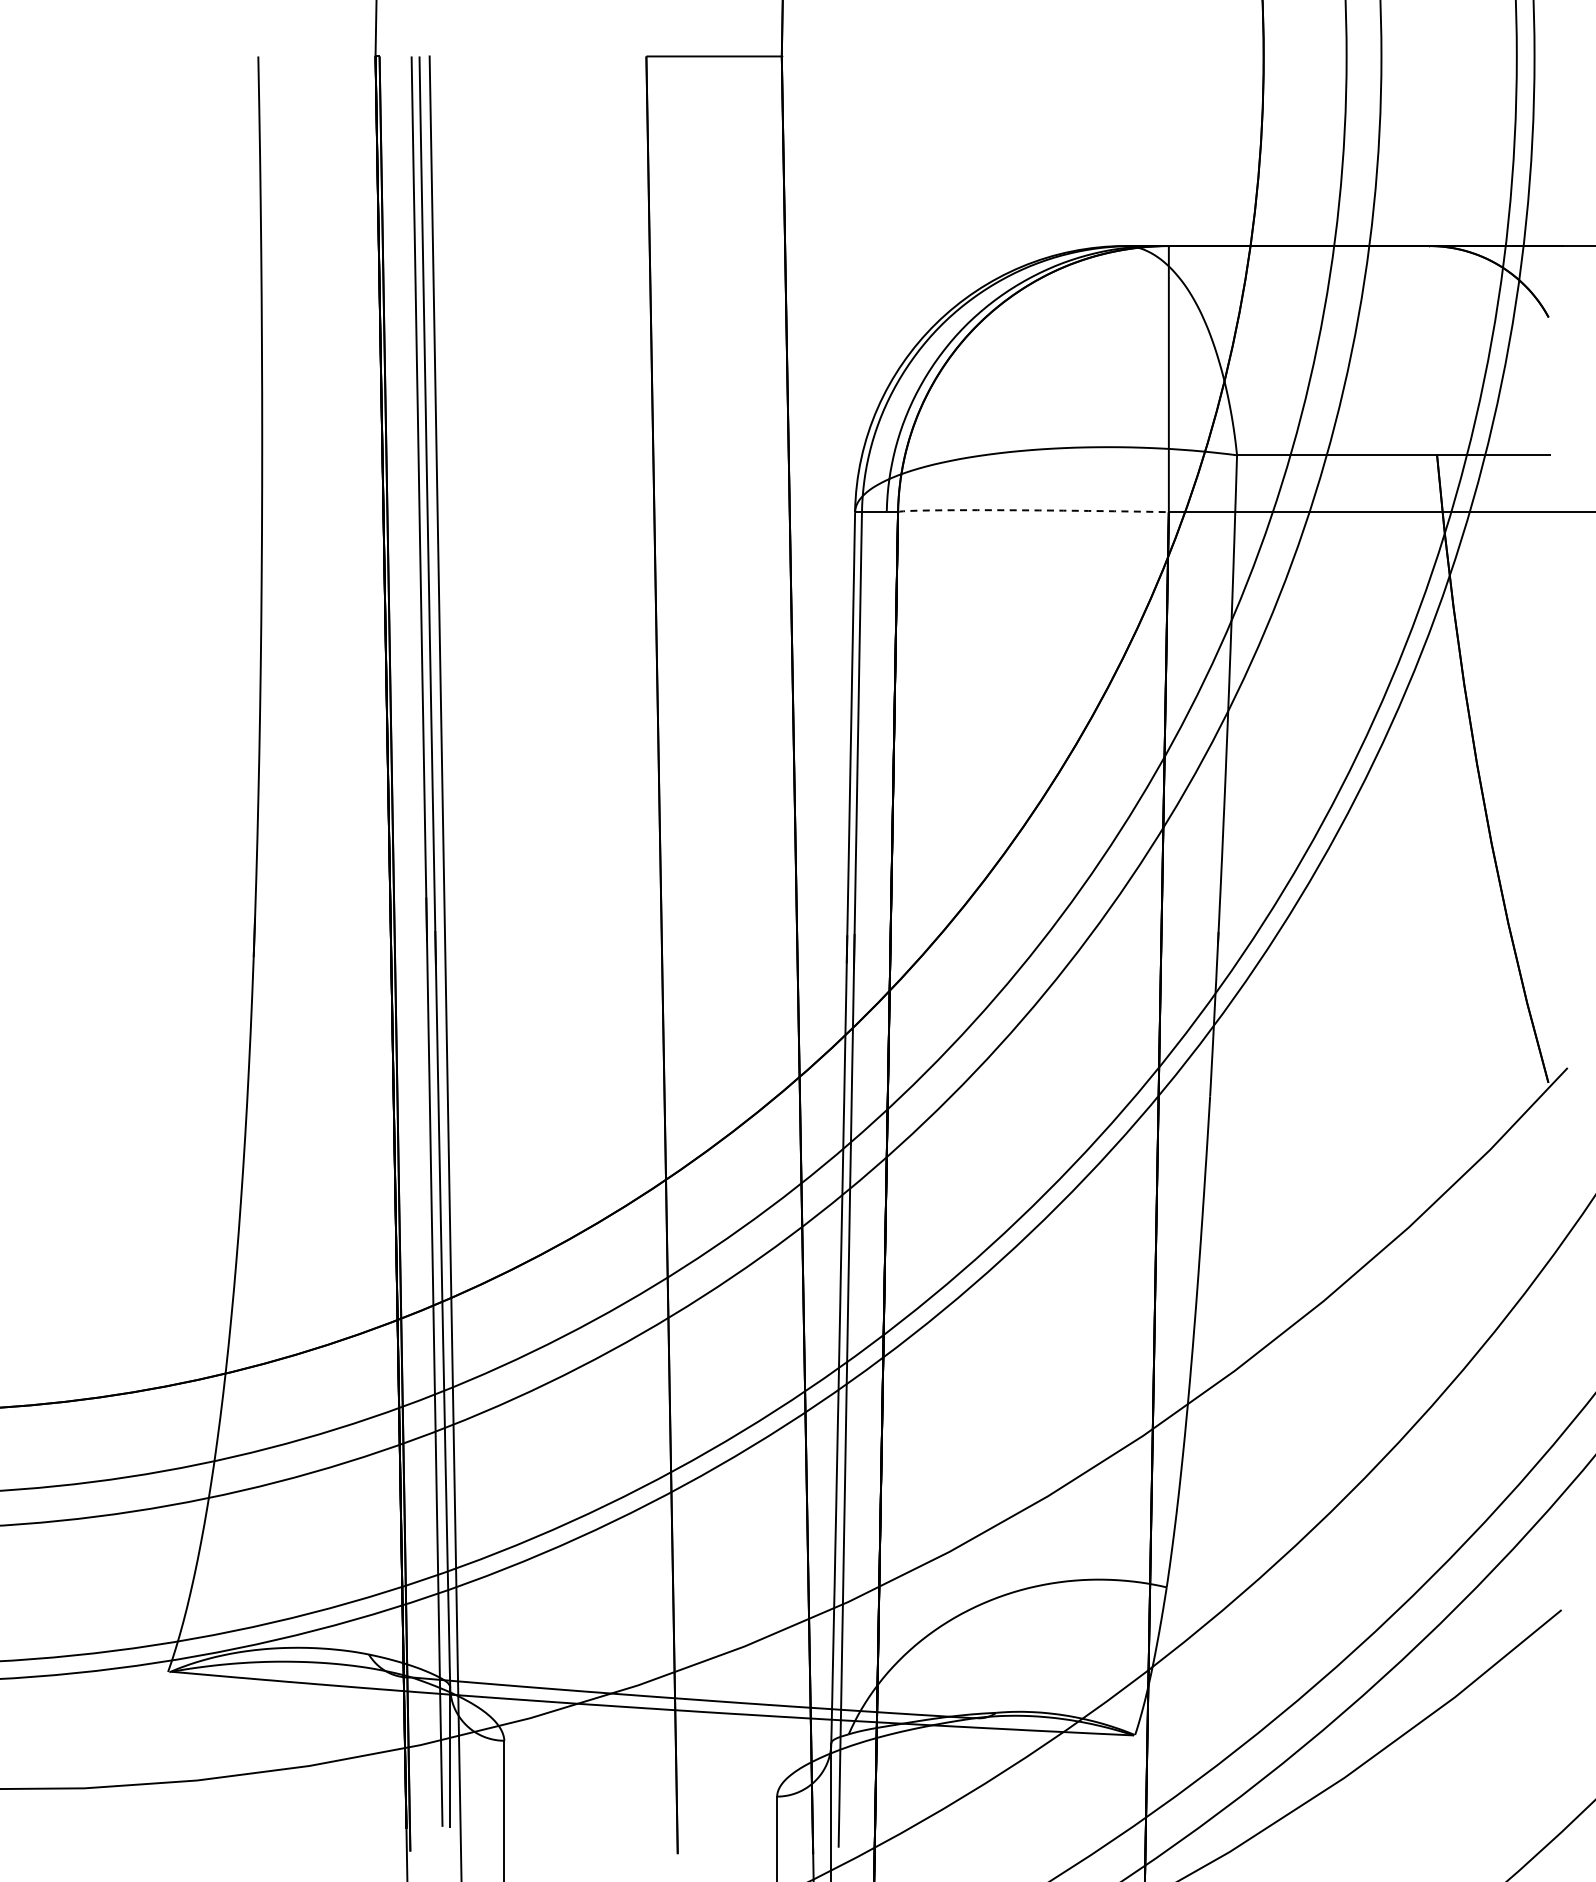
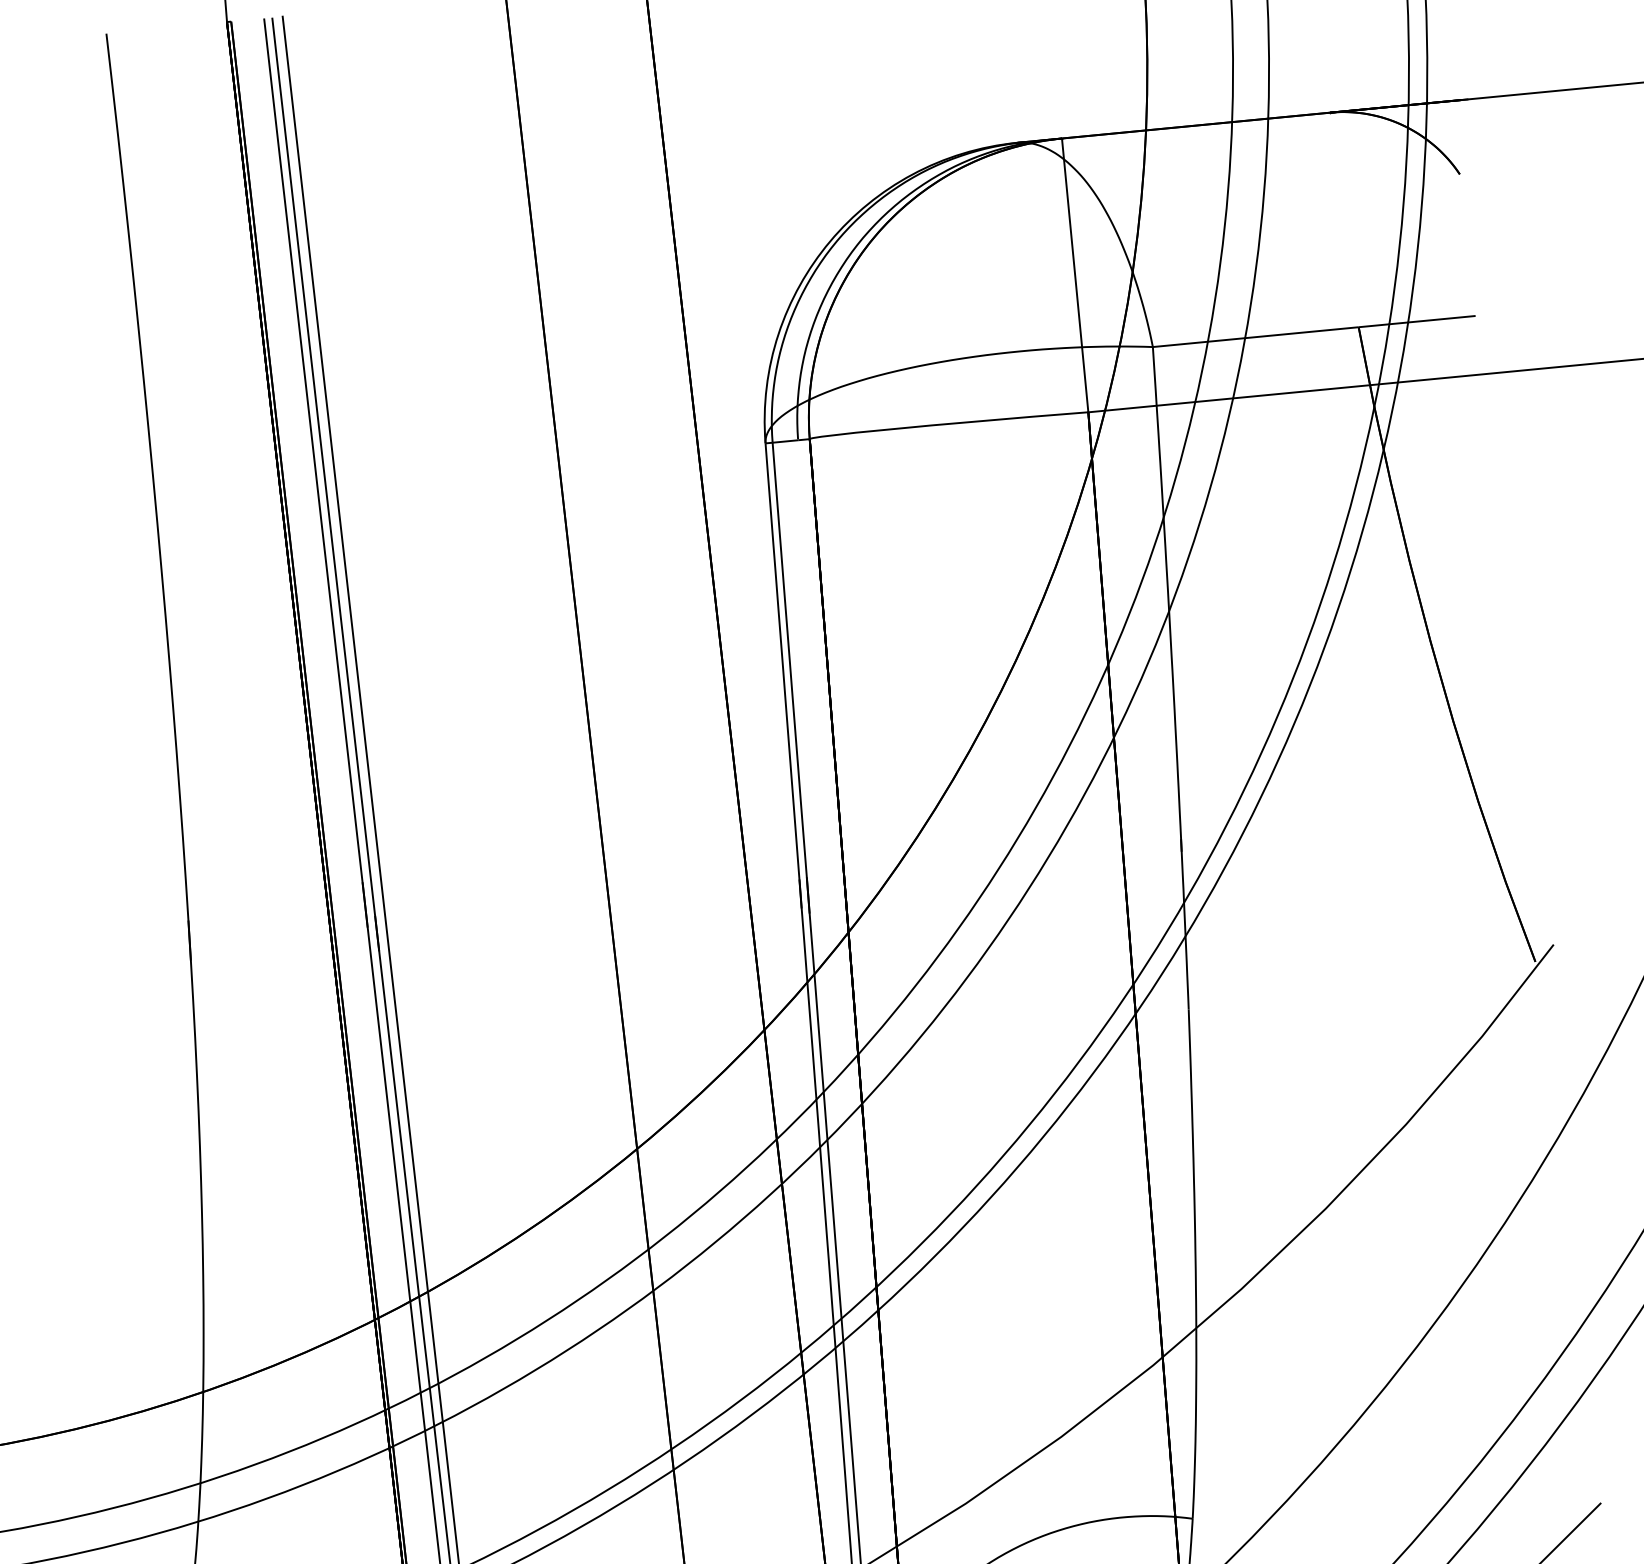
arc: (1022, 510) -> (937, 425), dashed -> solid

